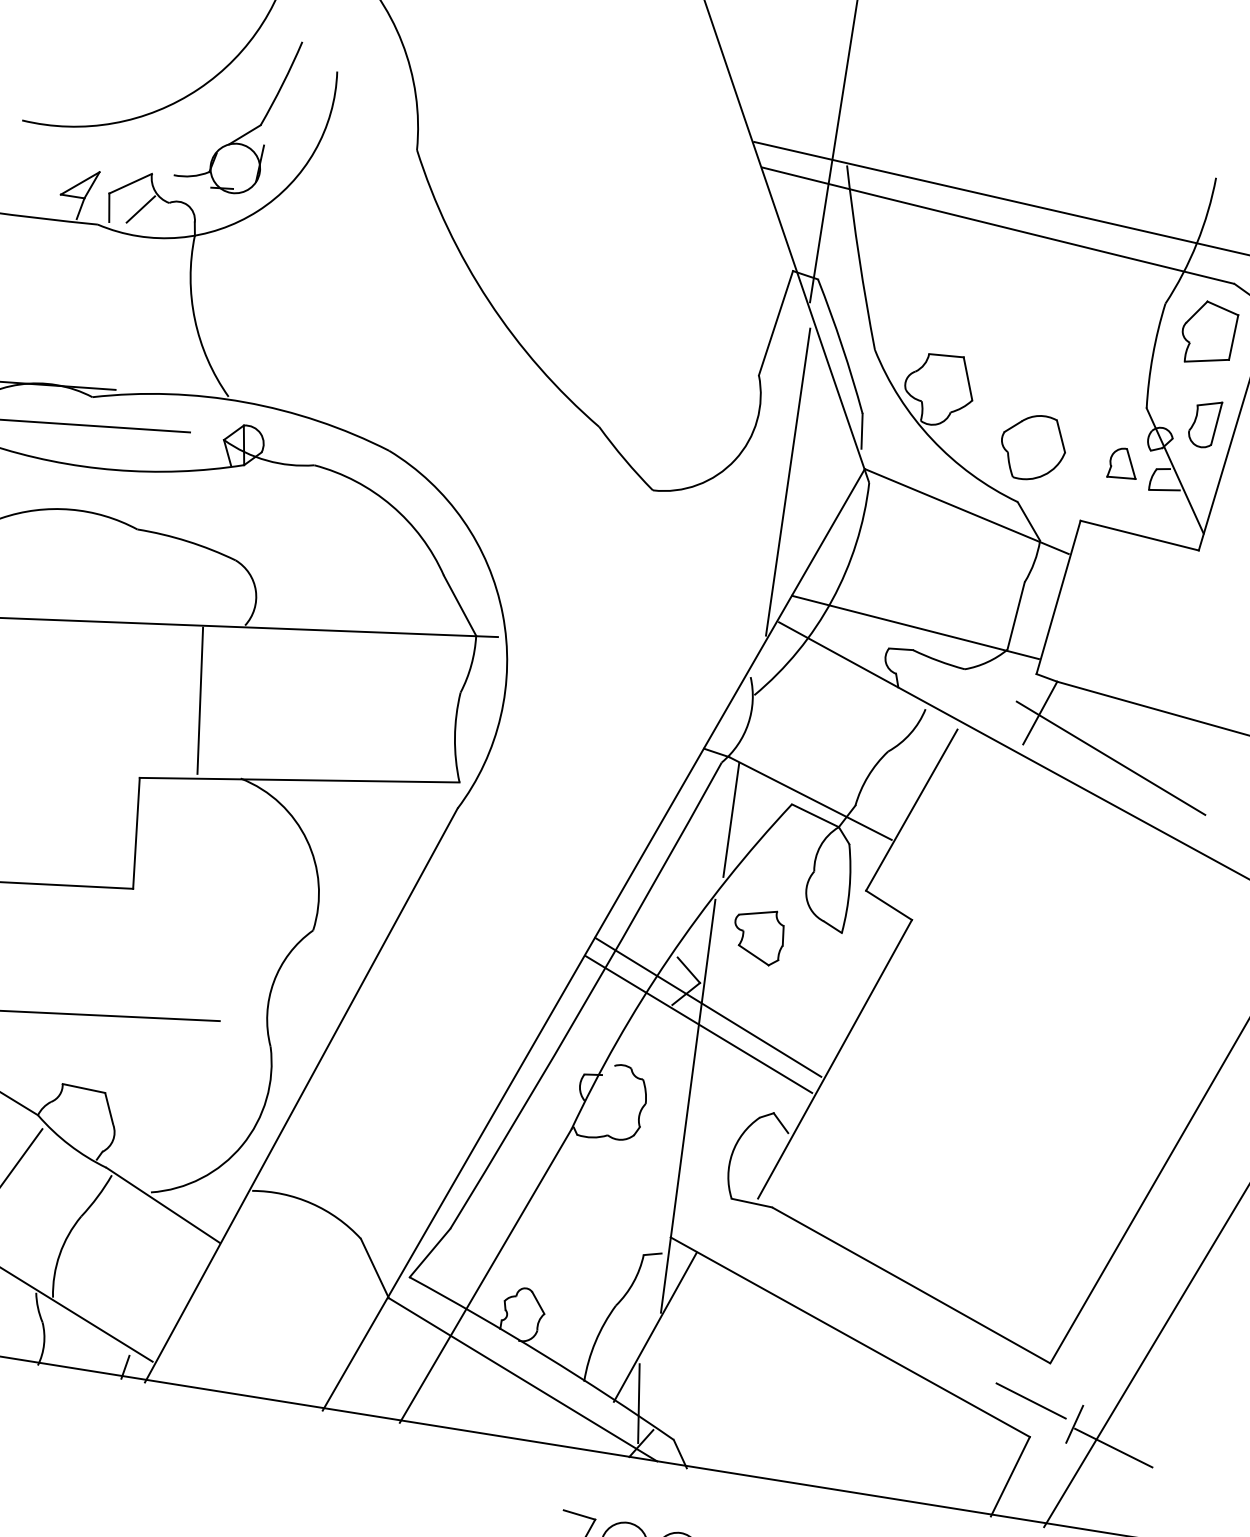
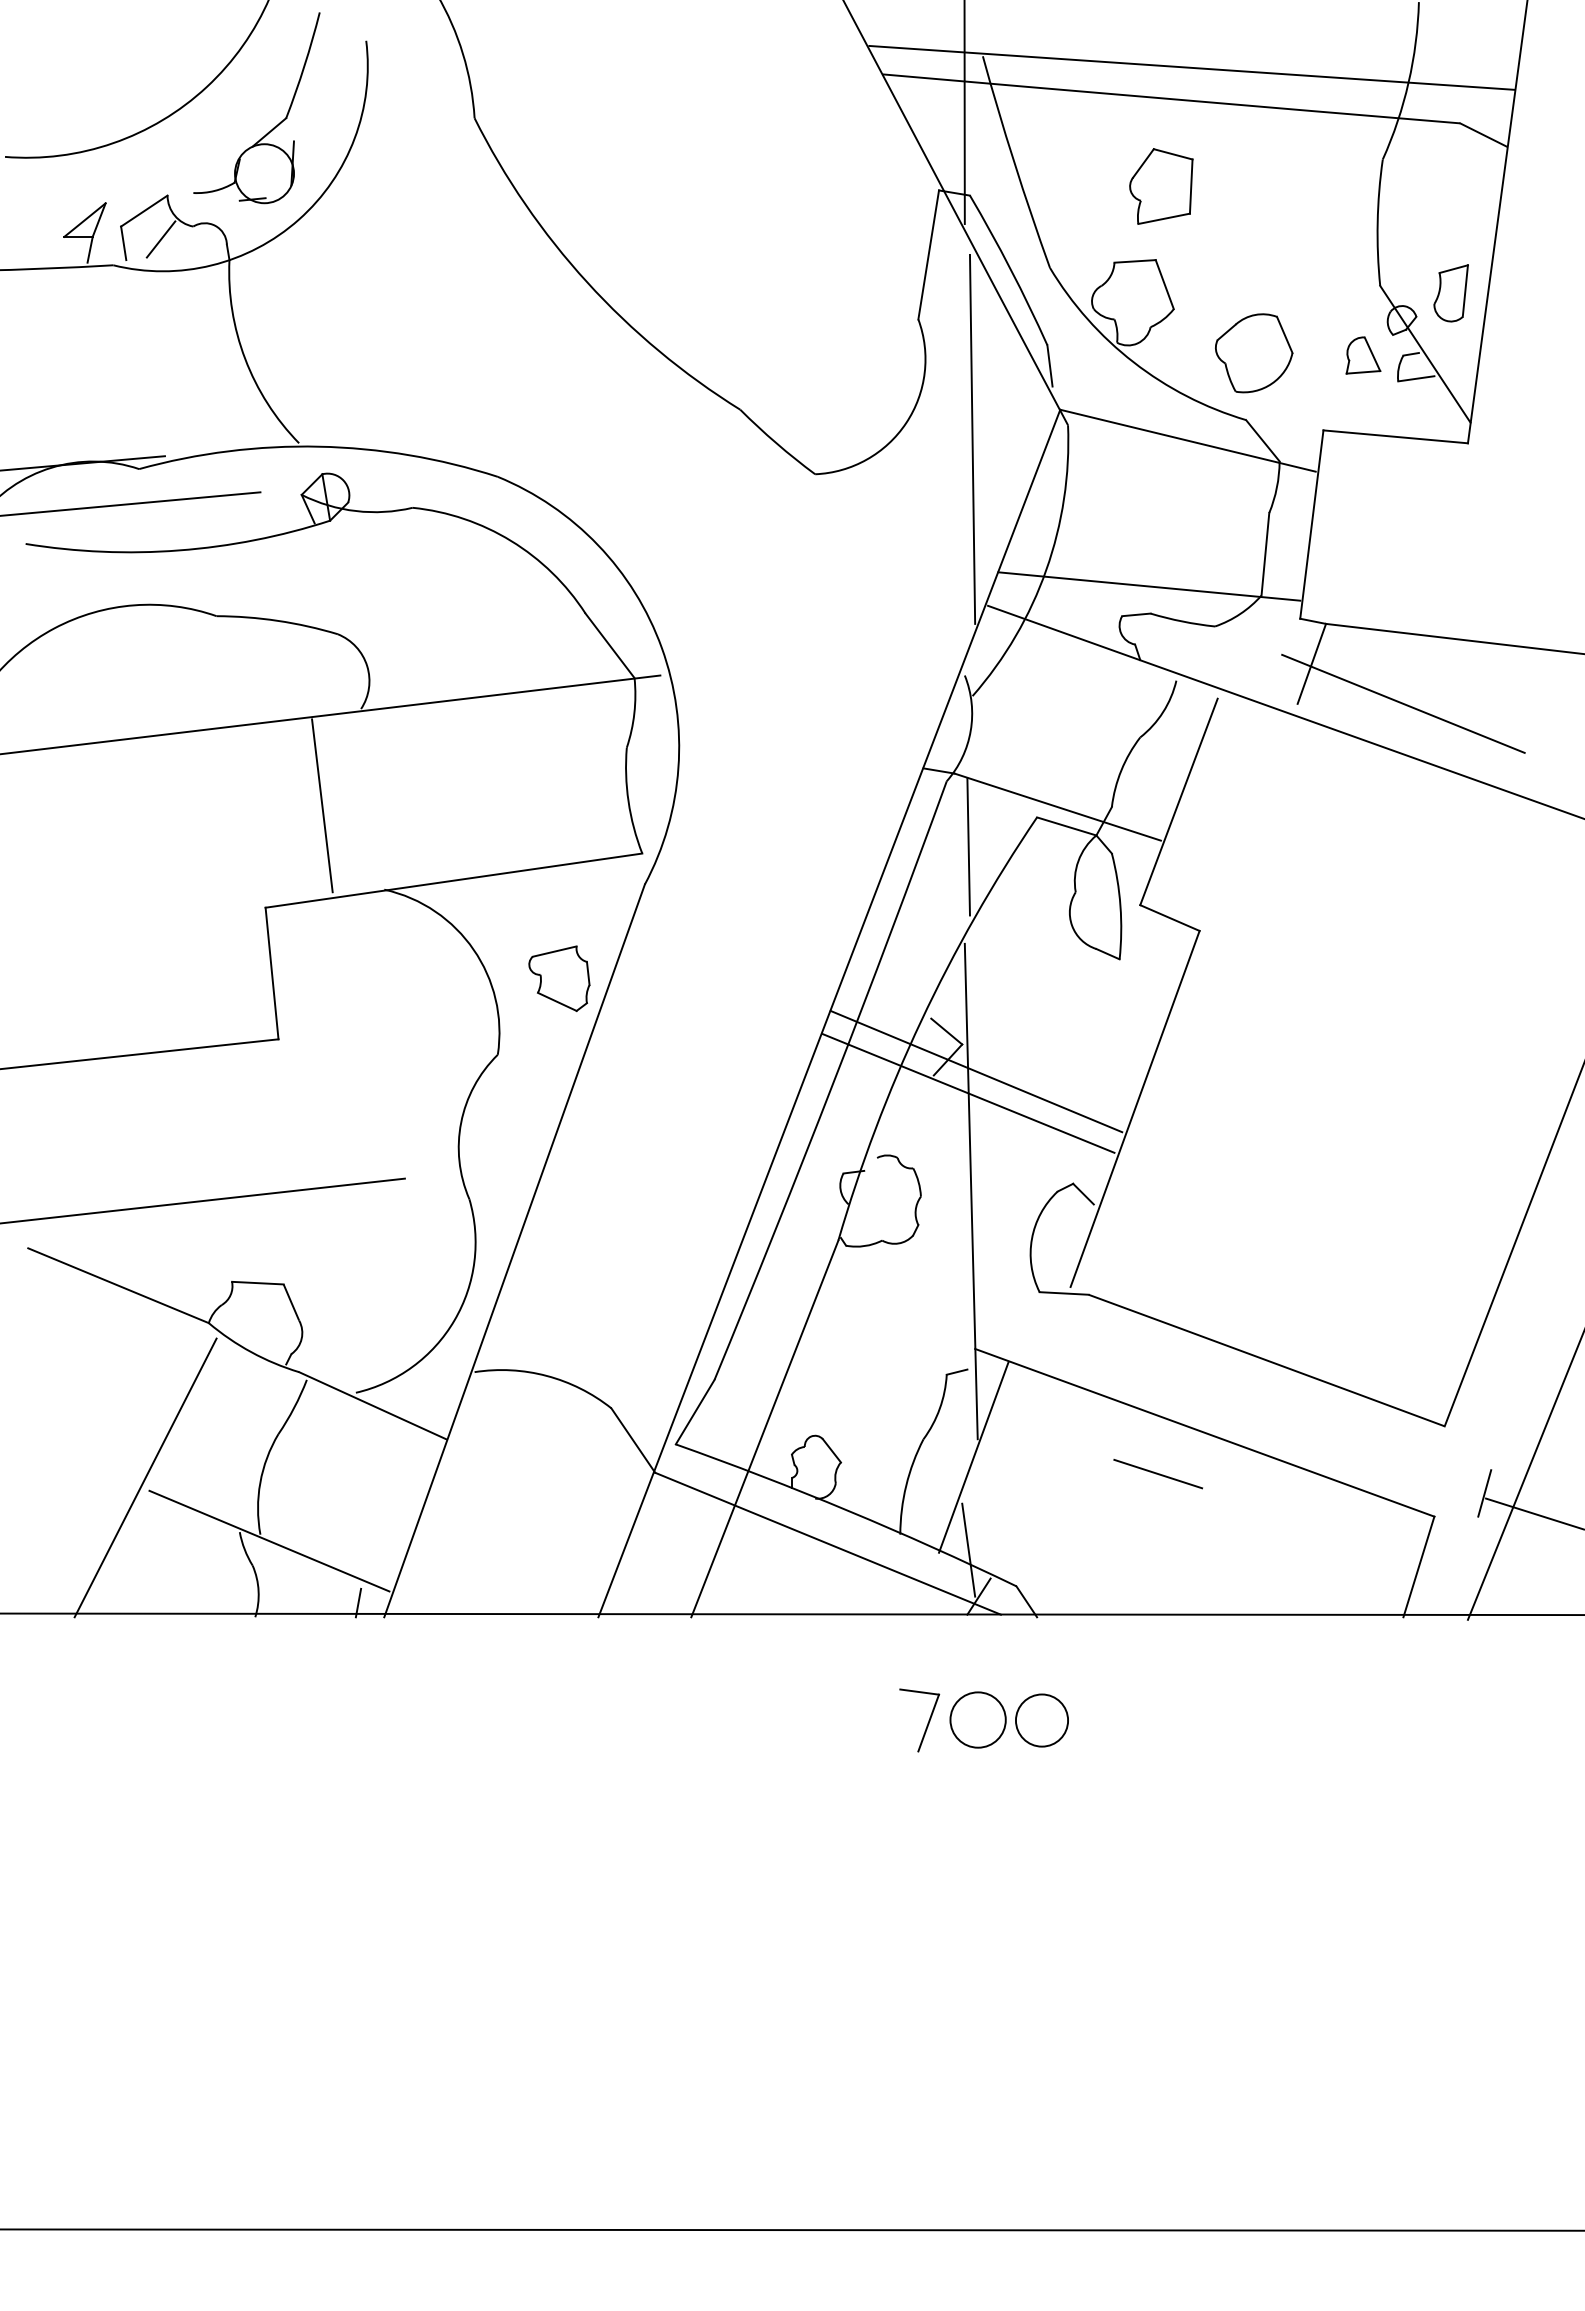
part: (1208, 333) -> (1161, 186), moved
part: (758, 936) -> (559, 978), moved
line: (1030, 1401) -> (1157, 1474), moved

